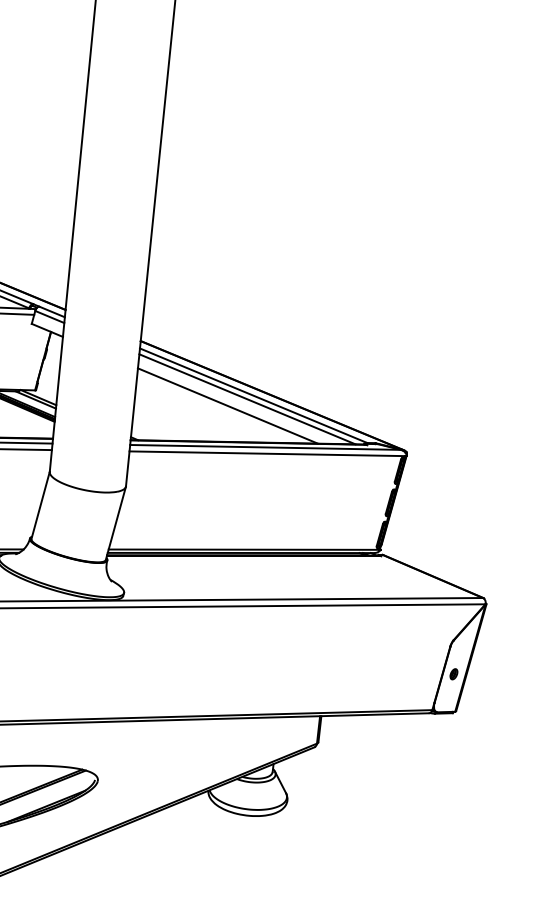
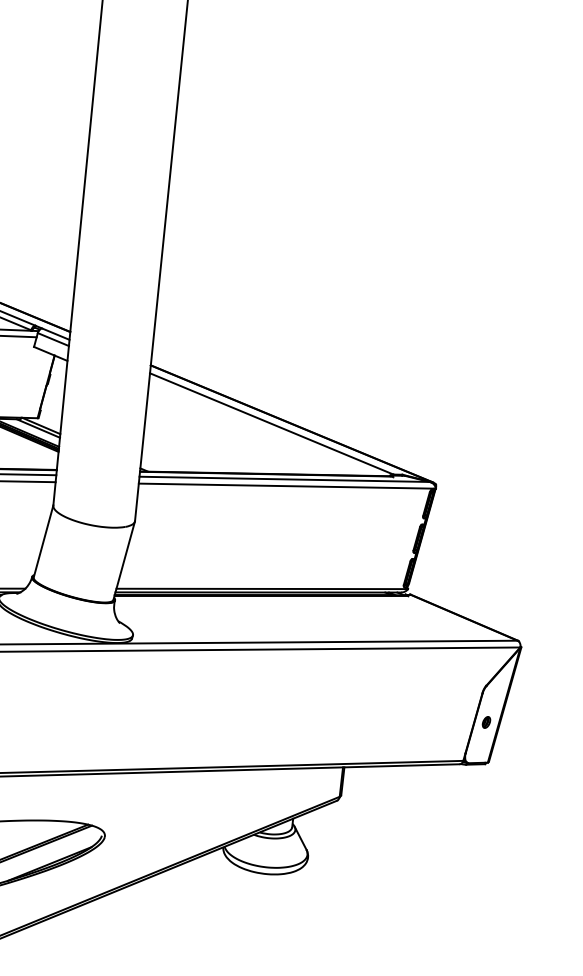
line: (247, 399) -> (265, 427), removed
line: (227, 405) -> (243, 434), removed

